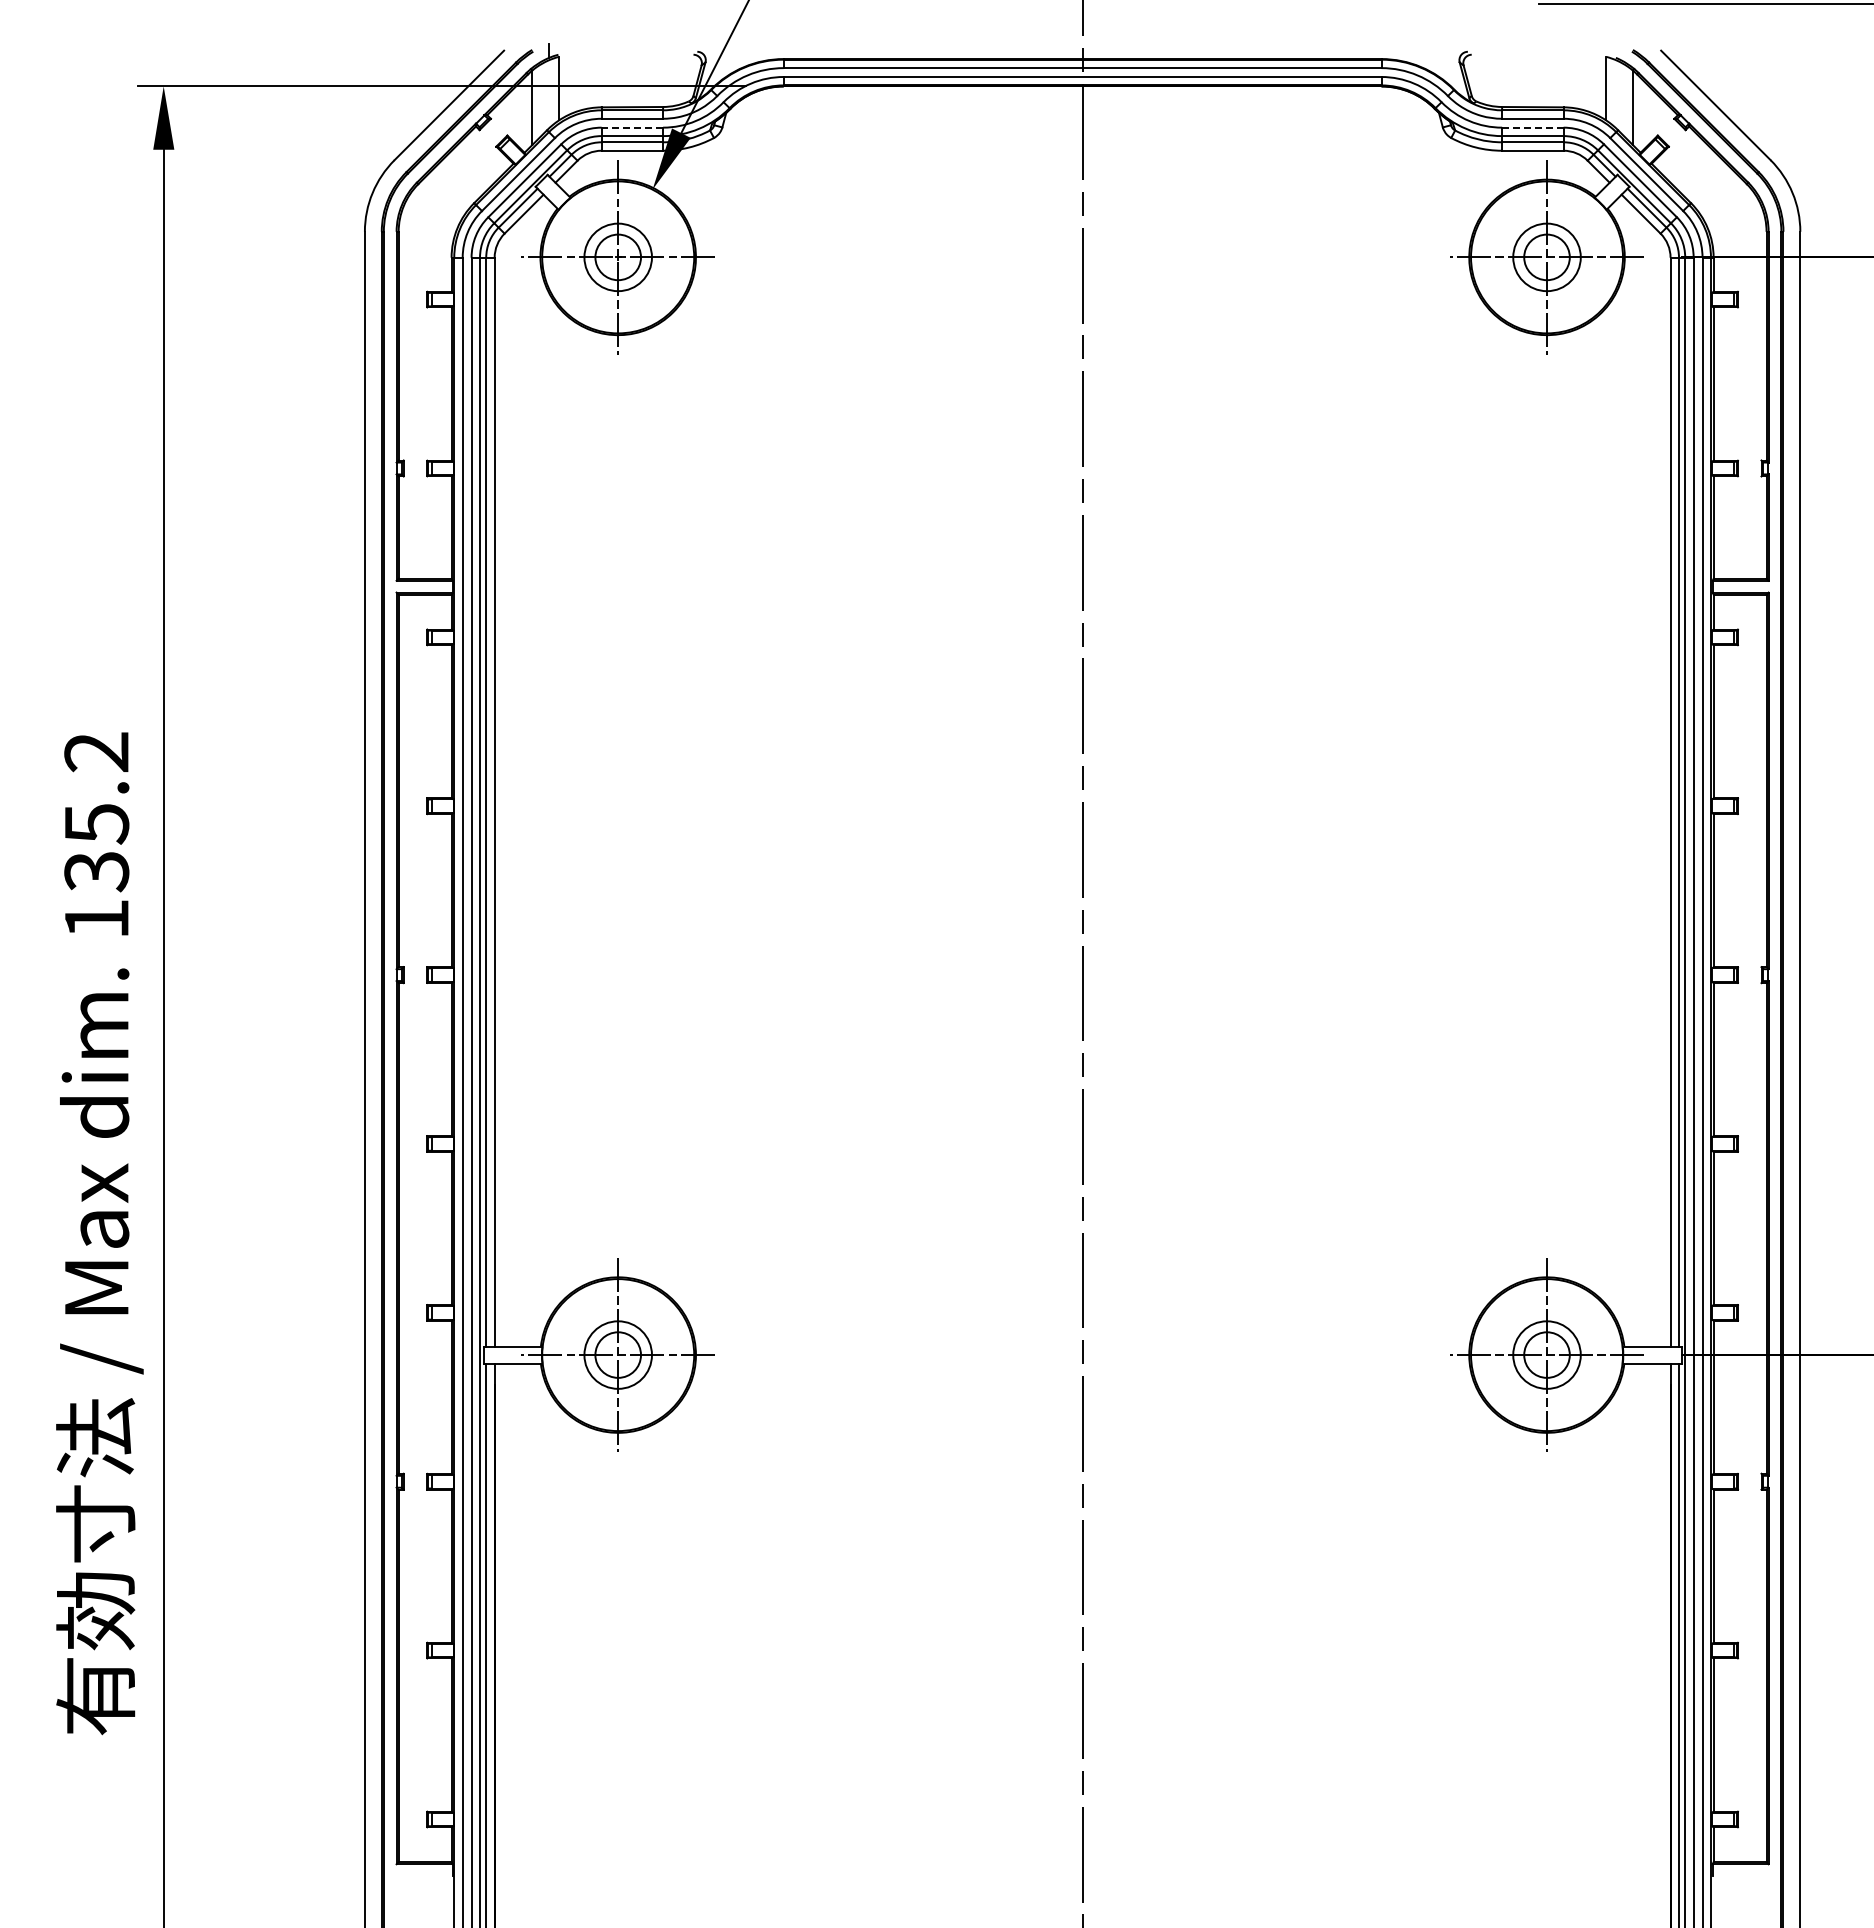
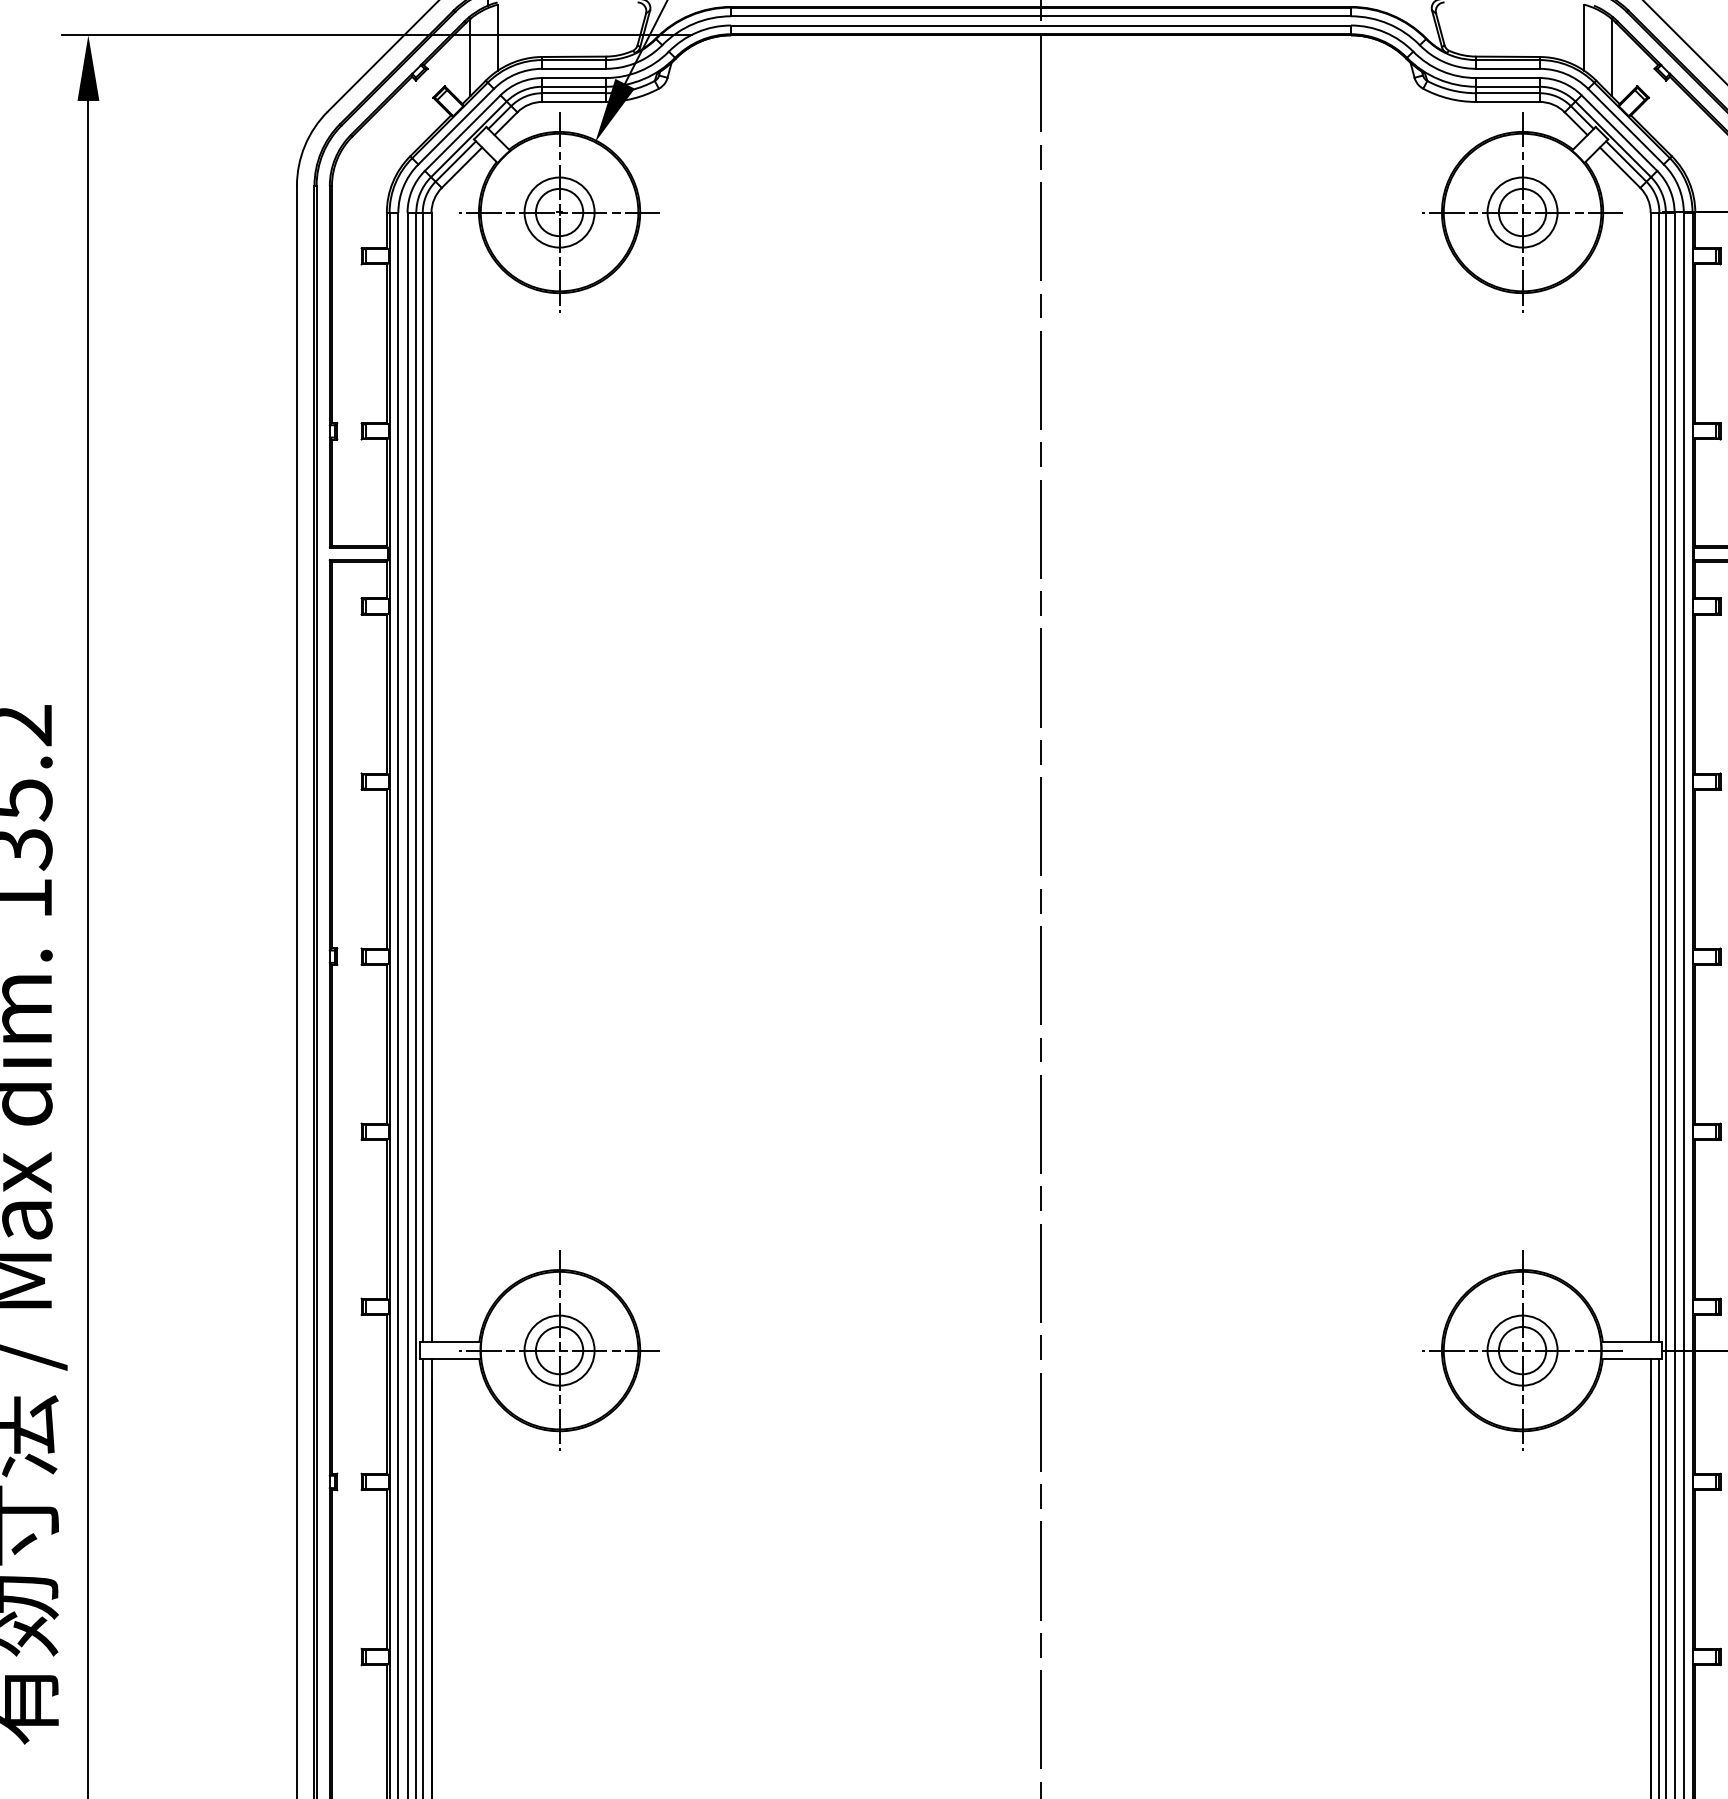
line: (632, 127) -> (574, 77), dashed -> solid
line: (1532, 127) -> (1507, 77), dashed -> solid

